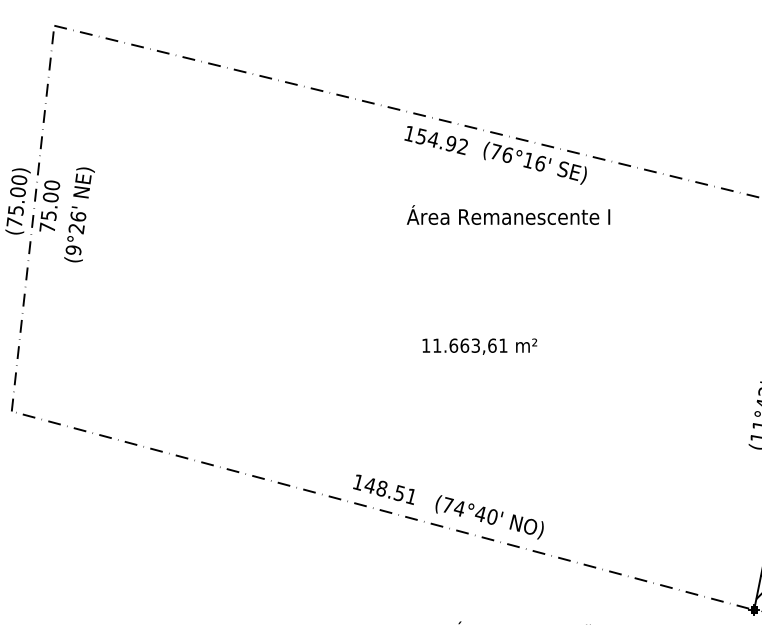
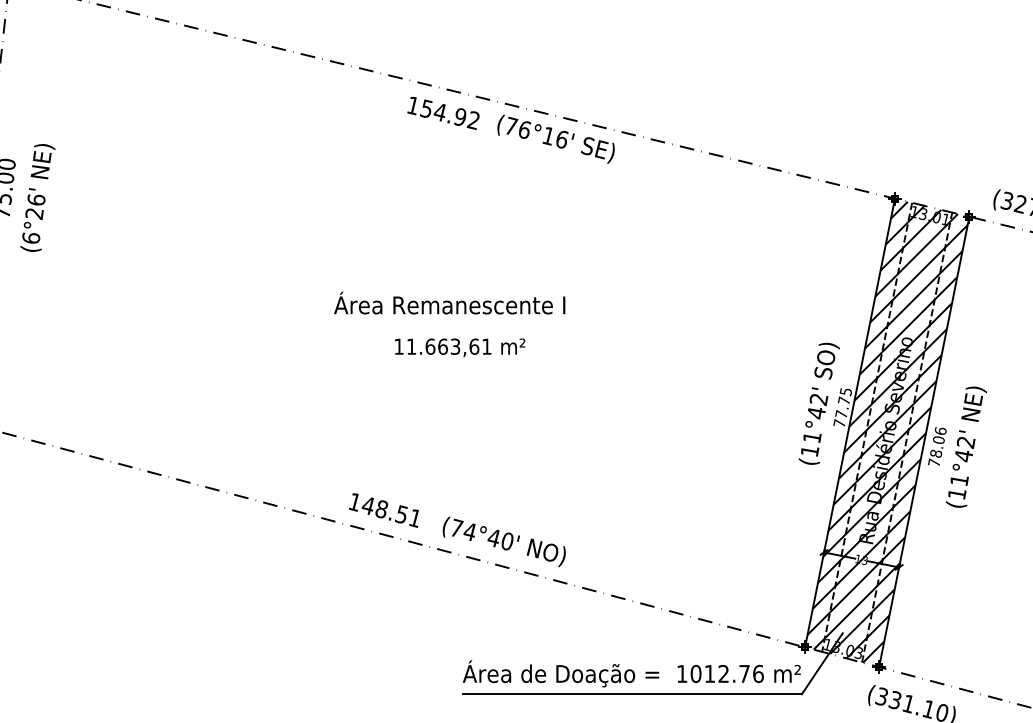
text: (508, 214) -> (449, 302), moved
text: (73, 249) -> (31, 237), (9°26' -> (6°26'
text: (480, 346) -> (460, 347), moved

